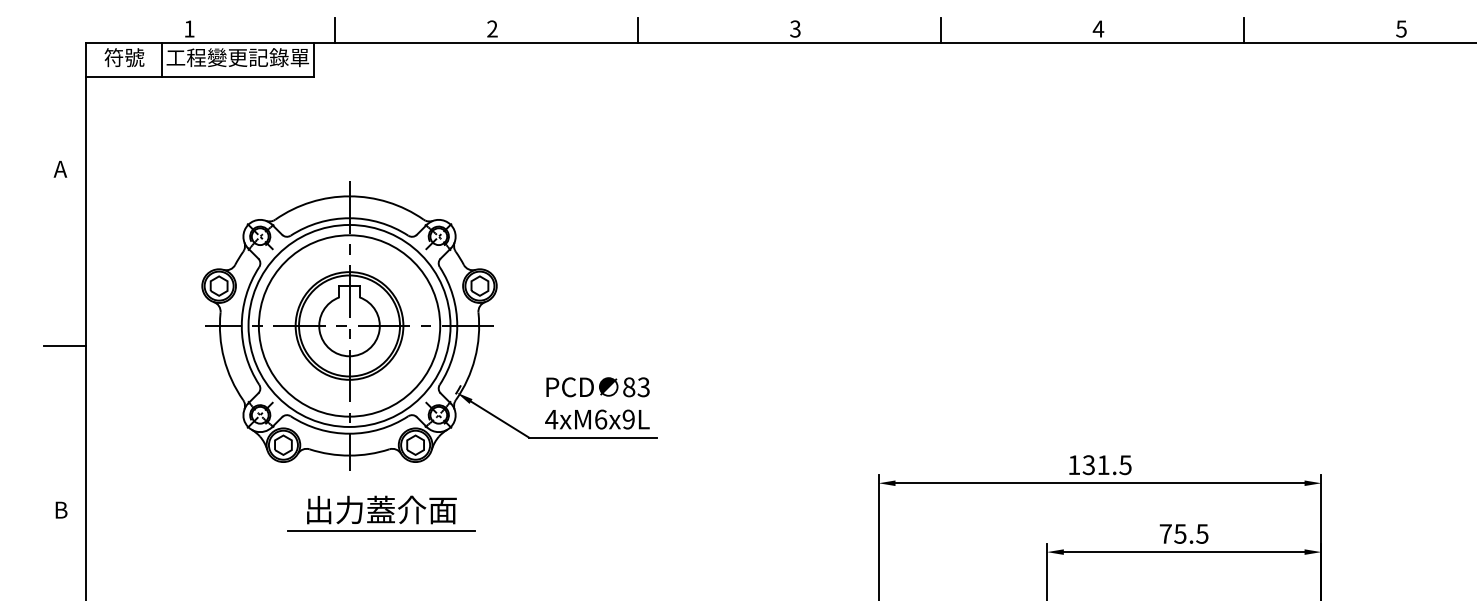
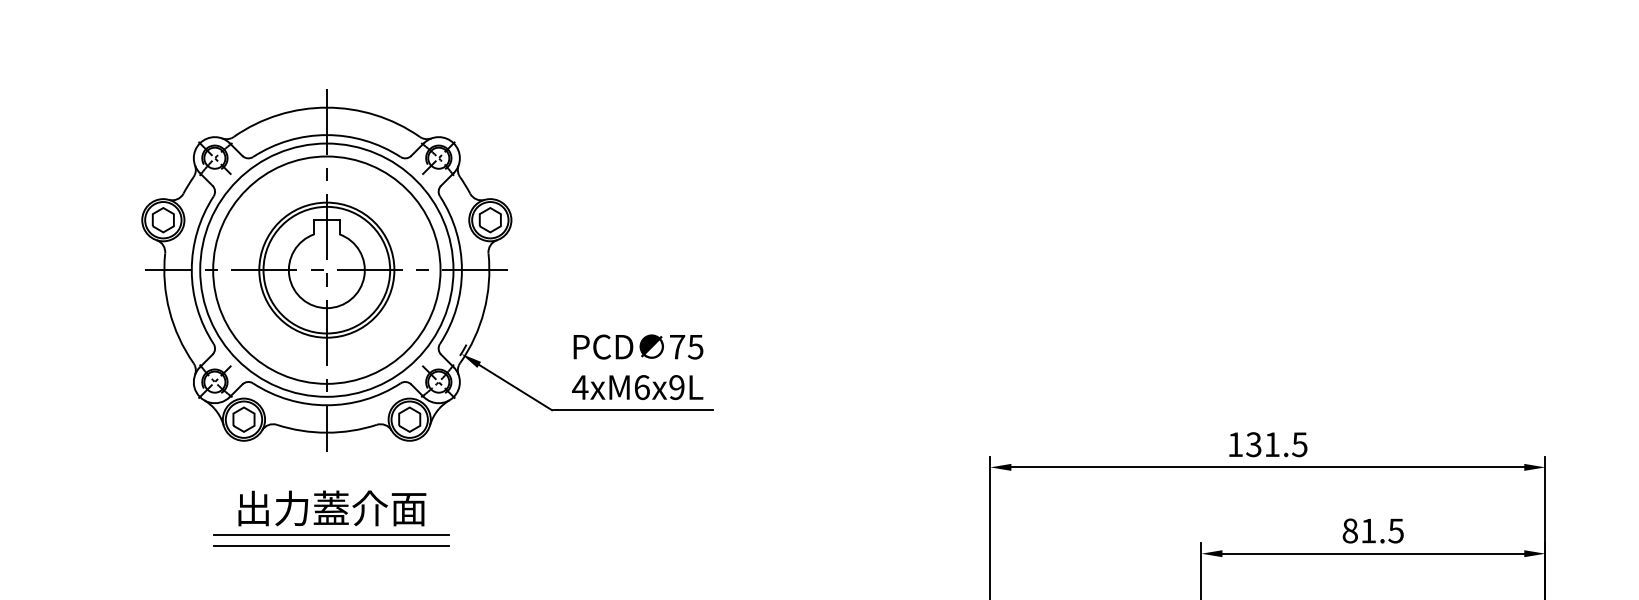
text: (636, 387) -> (686, 347), 83 -> 75
part: (381, 513) -> (331, 512), moved
text: (1172, 533) -> (1358, 530), 75.5 -> 81.5
line: (352, 546) -> (330, 546), added

